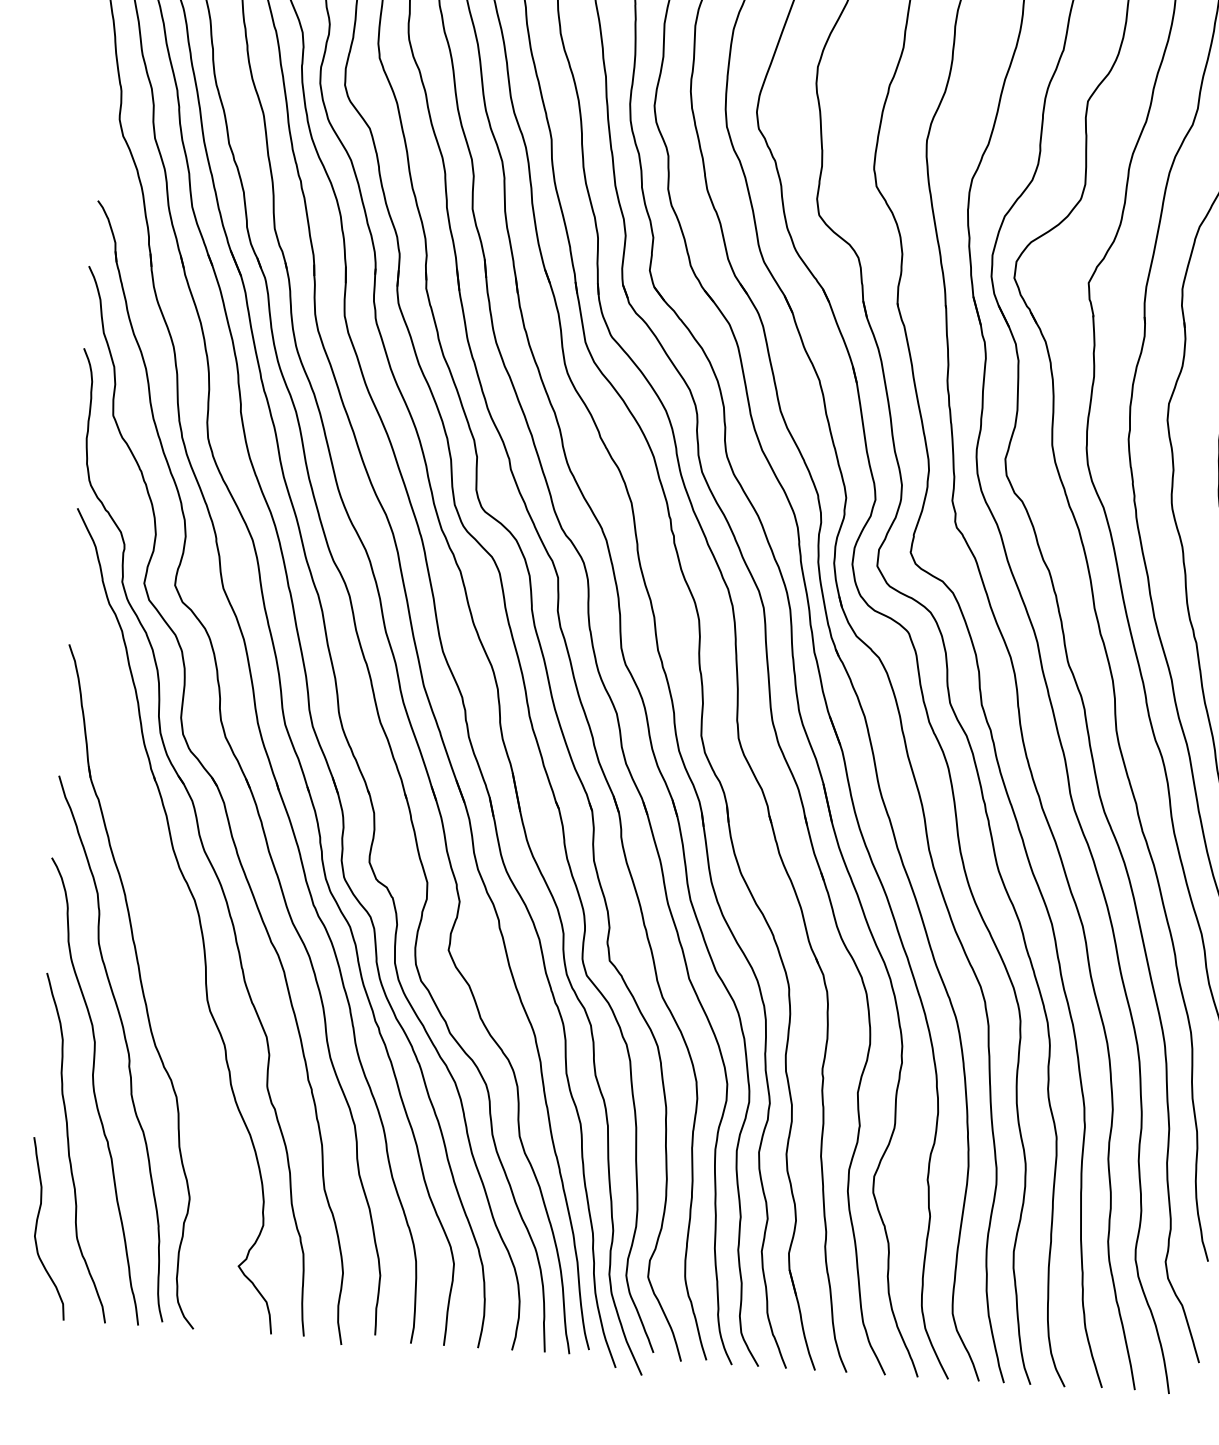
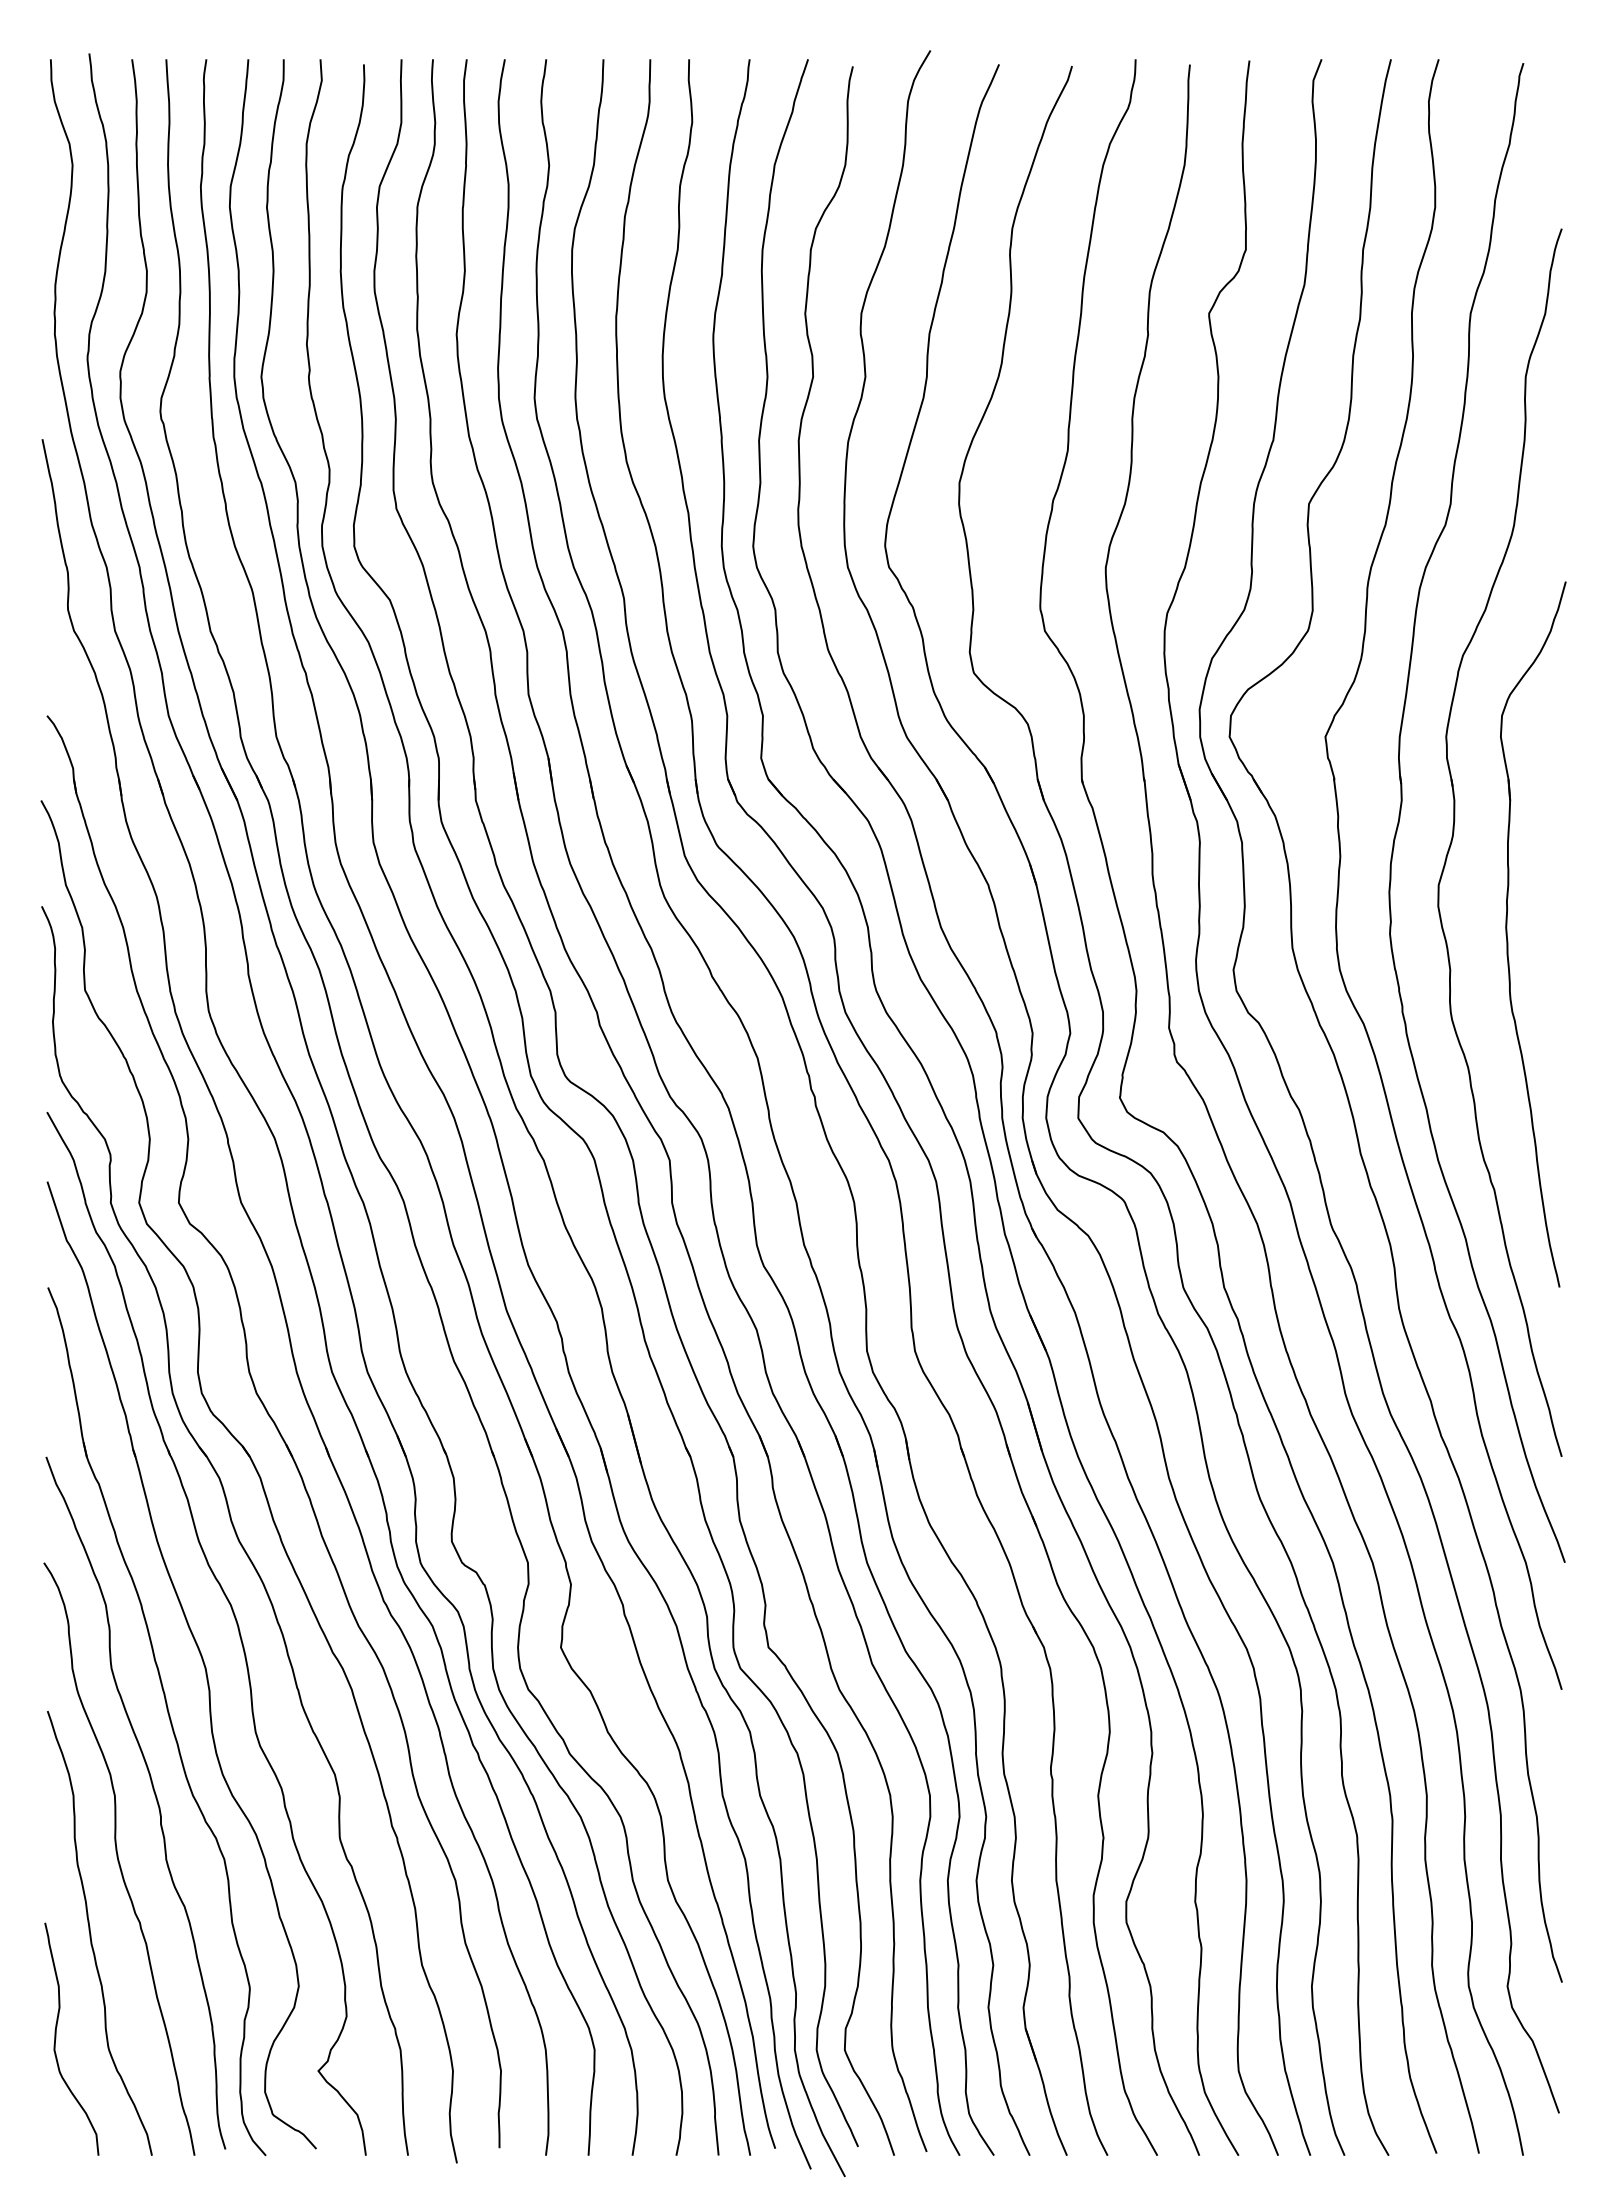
part: (169, 940) -> (201, 1659), added

